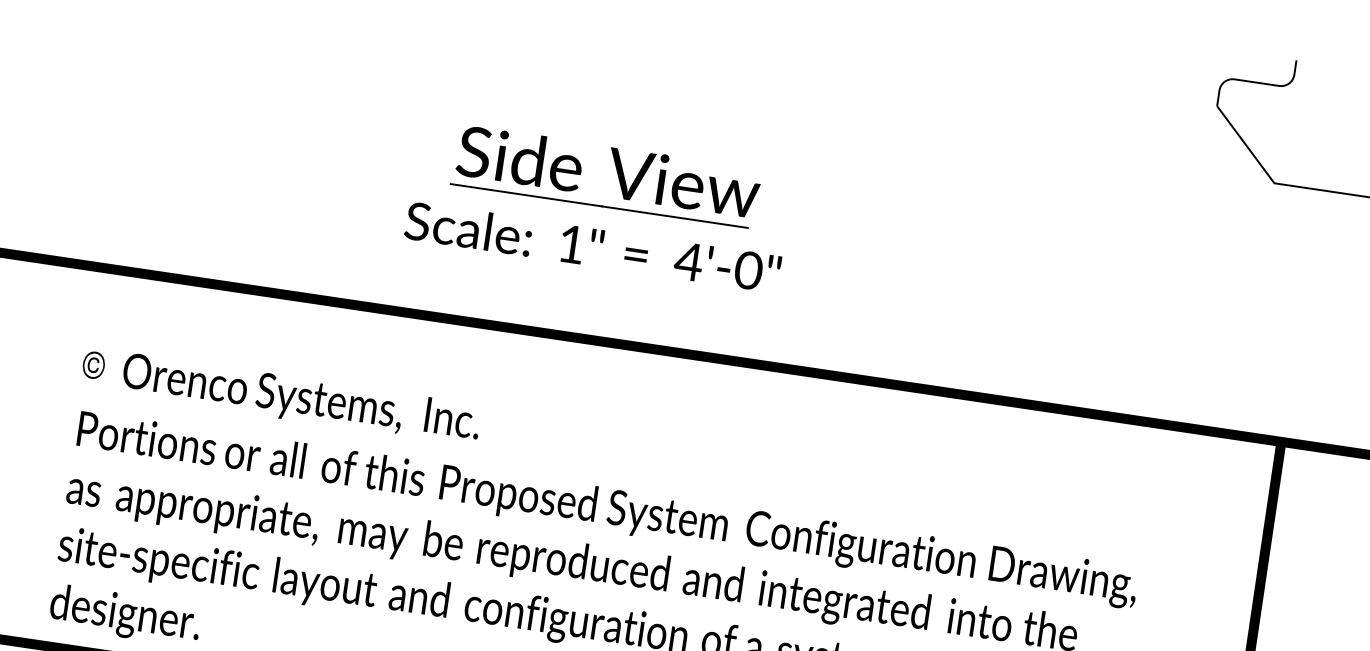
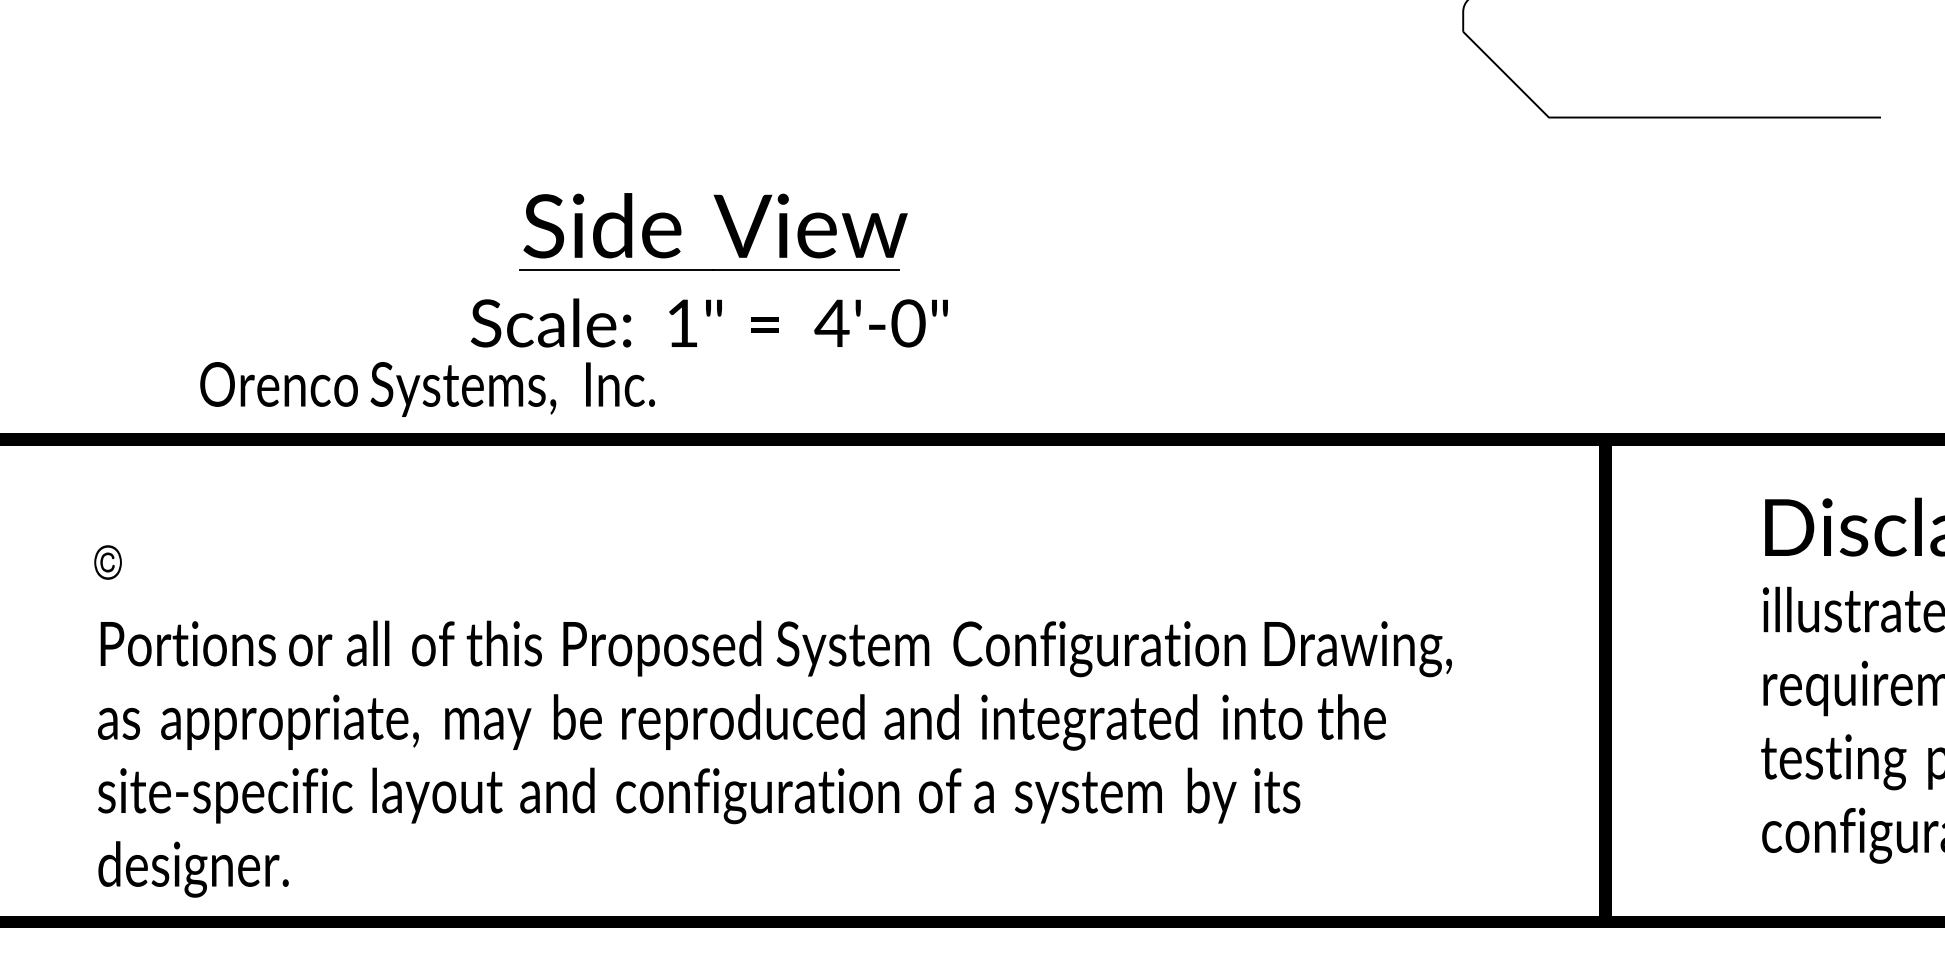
text: (301, 399) -> (427, 389), moved

